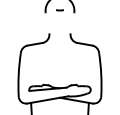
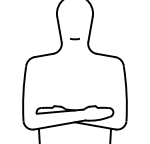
arc: (59, 10) -> (74, 39), moved
line: (47, 22) -> (59, 28), added
line: (72, 22) -> (90, 28), added

